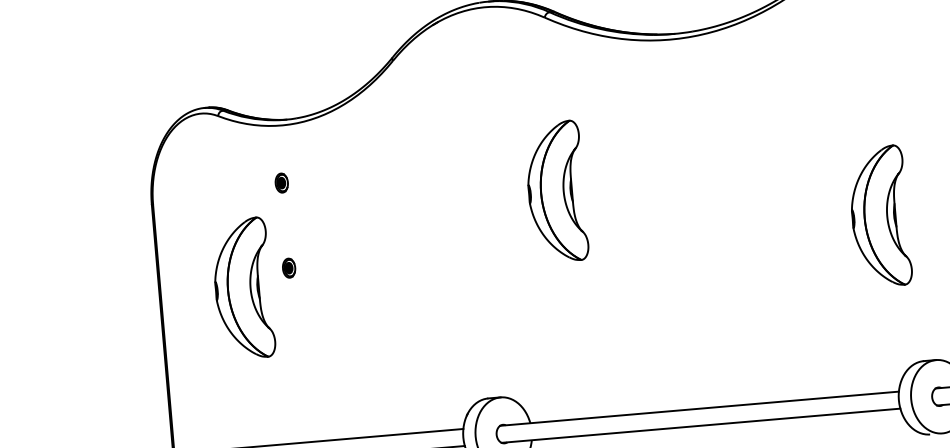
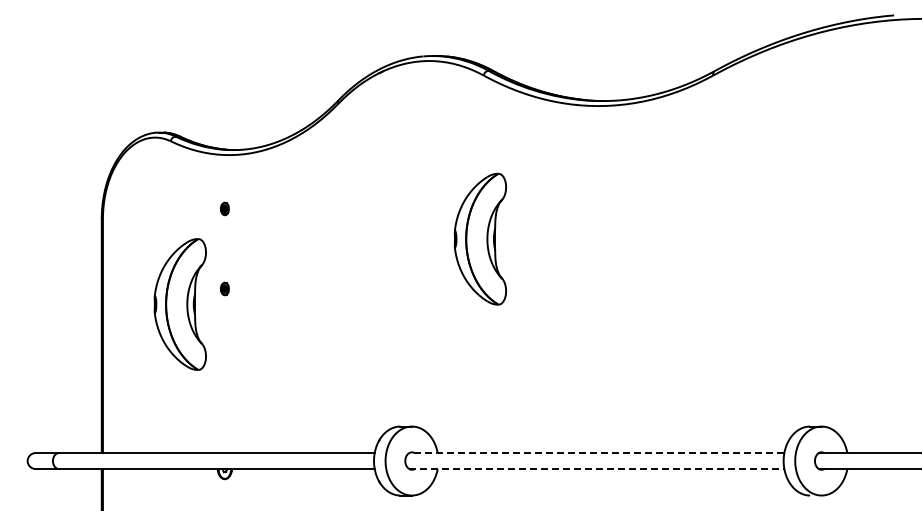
part: (281, 182) -> (224, 208), size x0.7
part: (879, 215) -> (780, 287), removed
part: (288, 267) -> (224, 288), size x0.7
line: (699, 409) -> (596, 453), solid -> dashed
line: (700, 426) -> (596, 469), solid -> dashed

